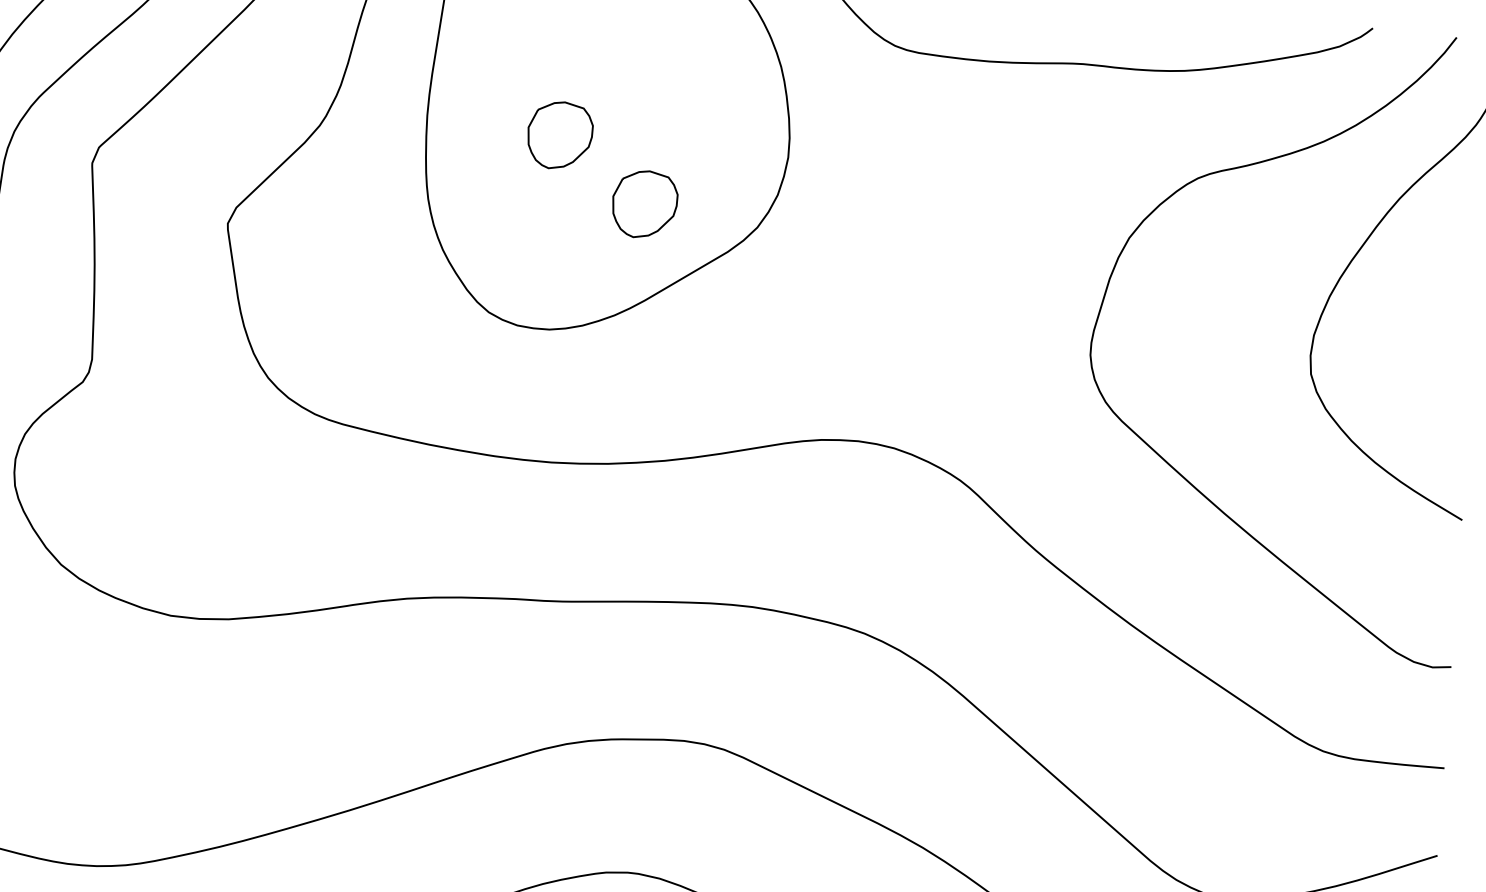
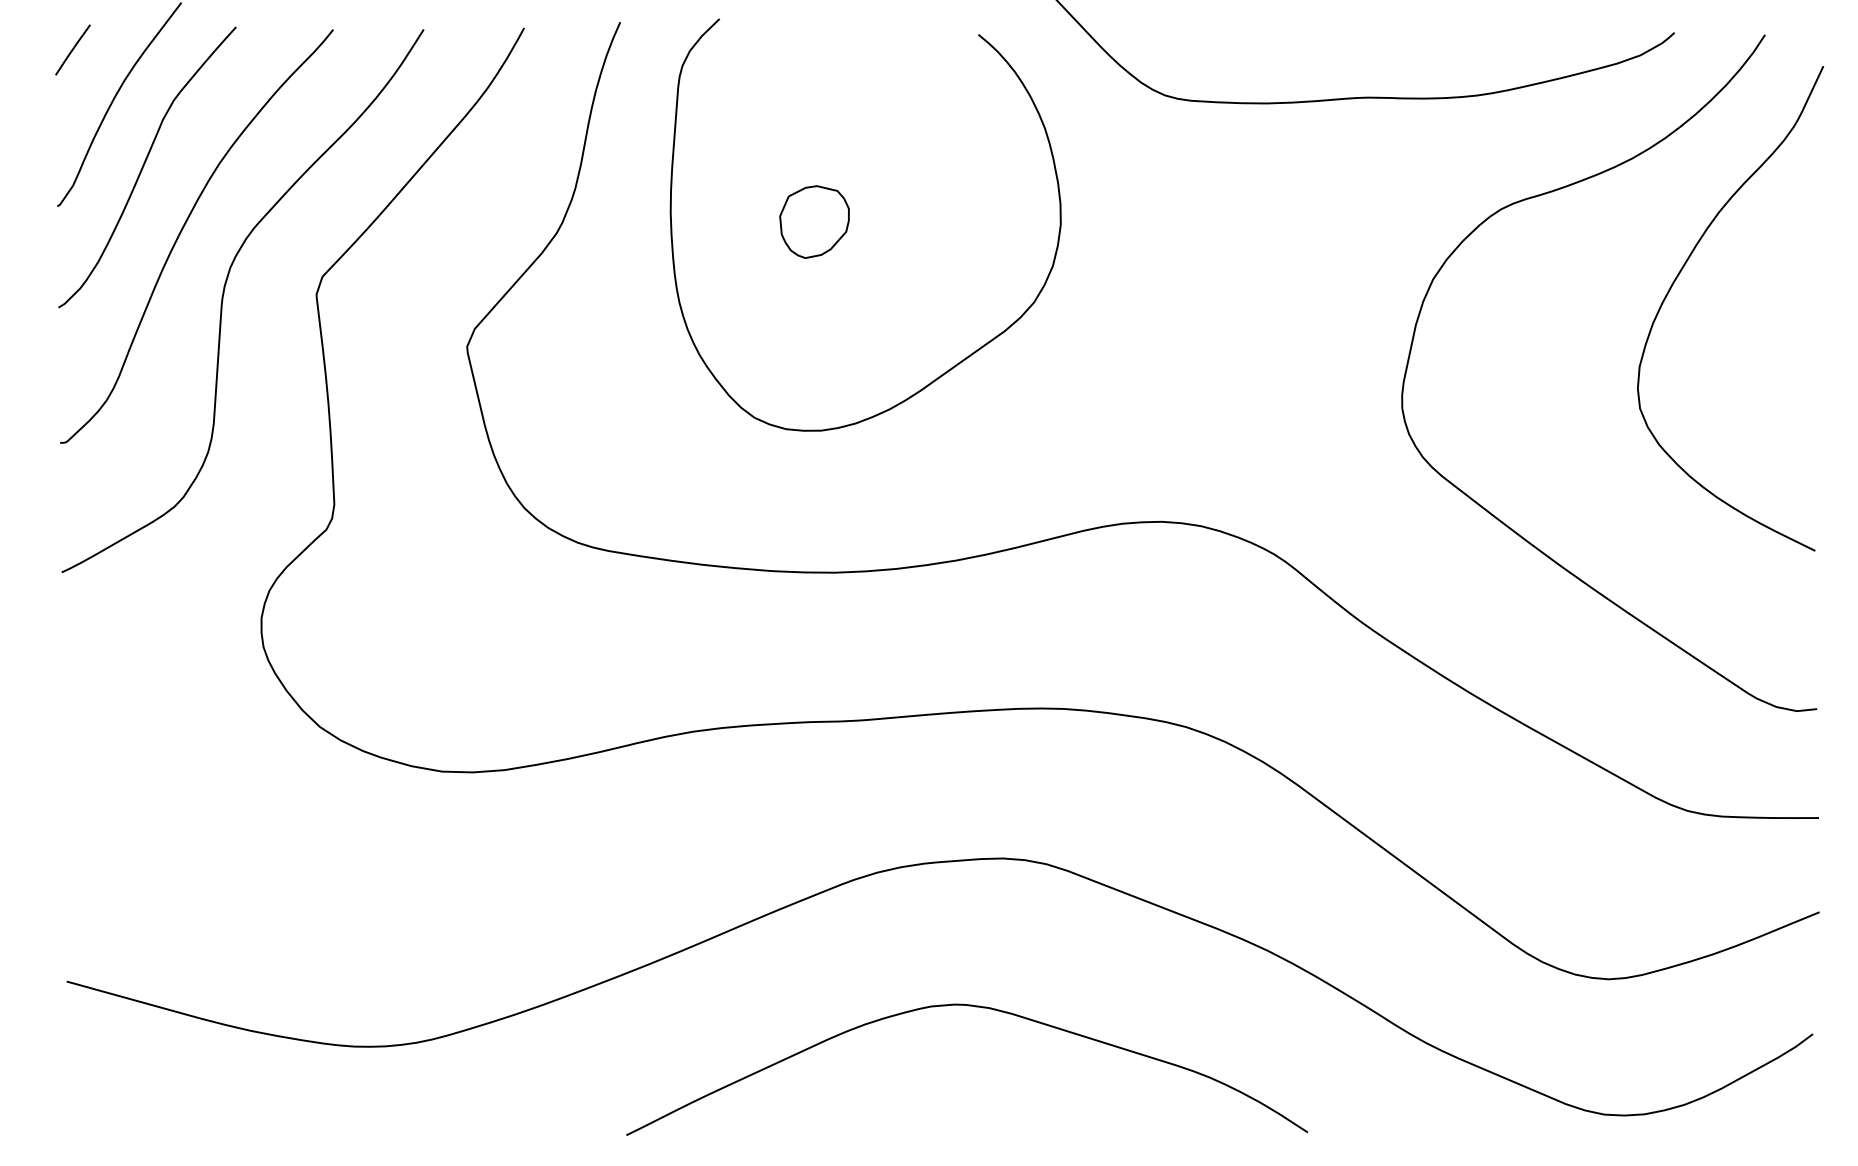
part: (644, 203) -> (911, 287), removed

